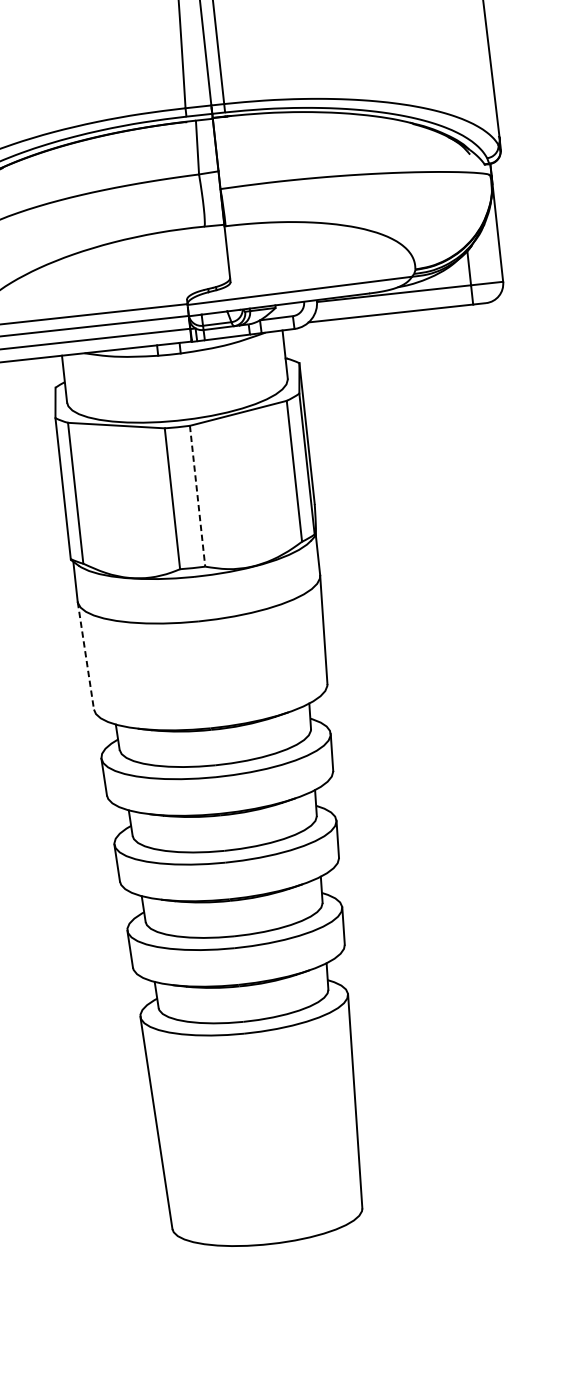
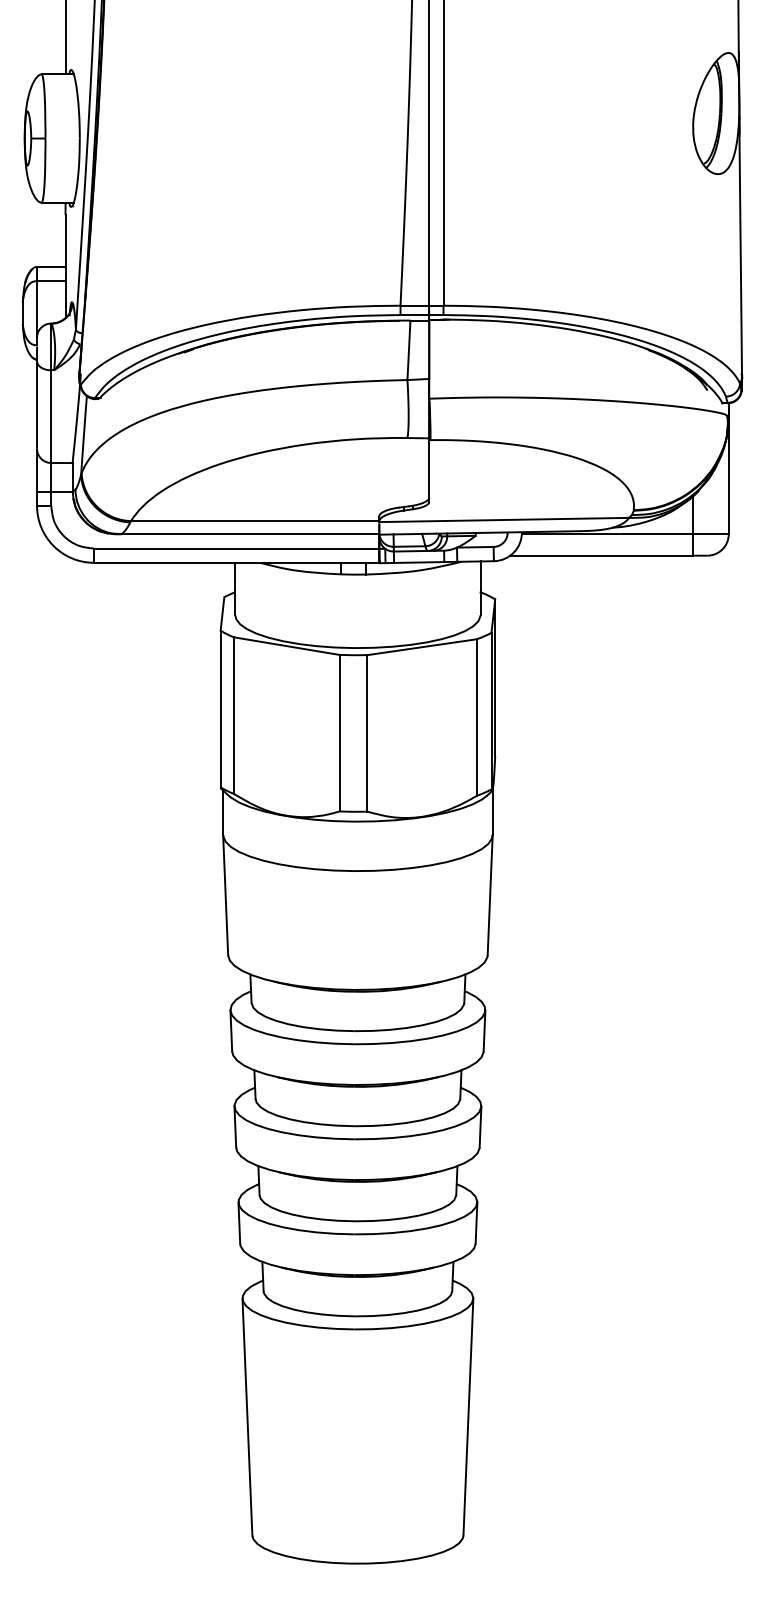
line: (197, 496) -> (367, 733), dashed -> solid
line: (85, 655) -> (225, 895), dashed -> solid

